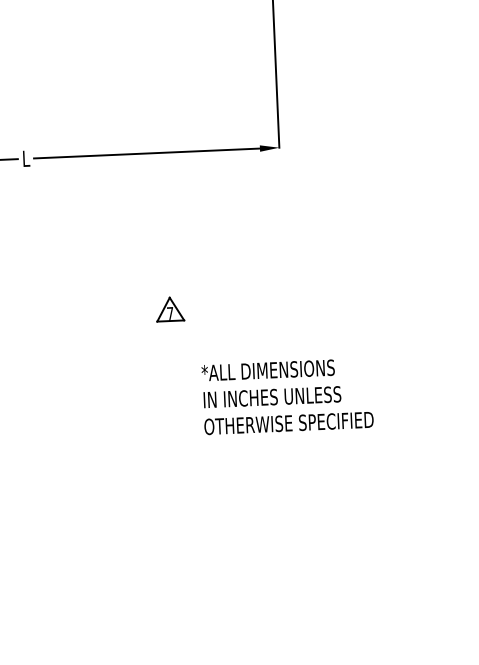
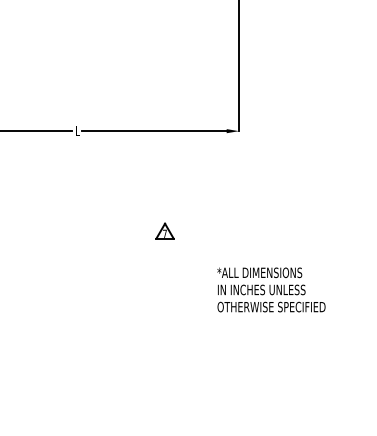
text: (287, 395) -> (271, 289), moved

